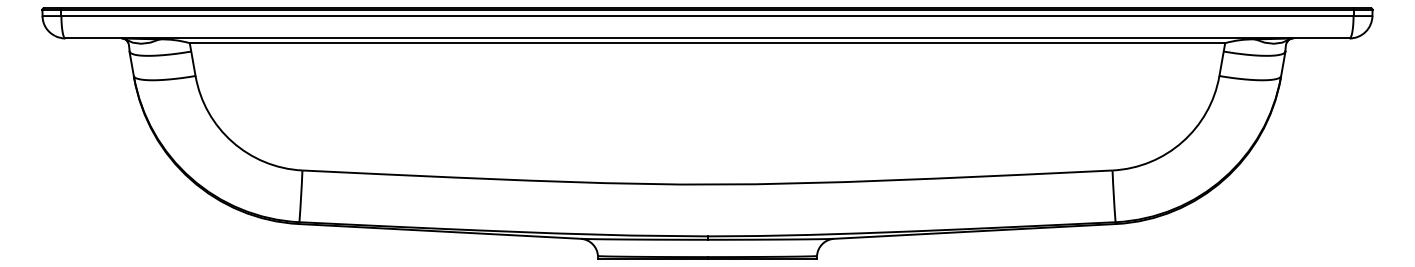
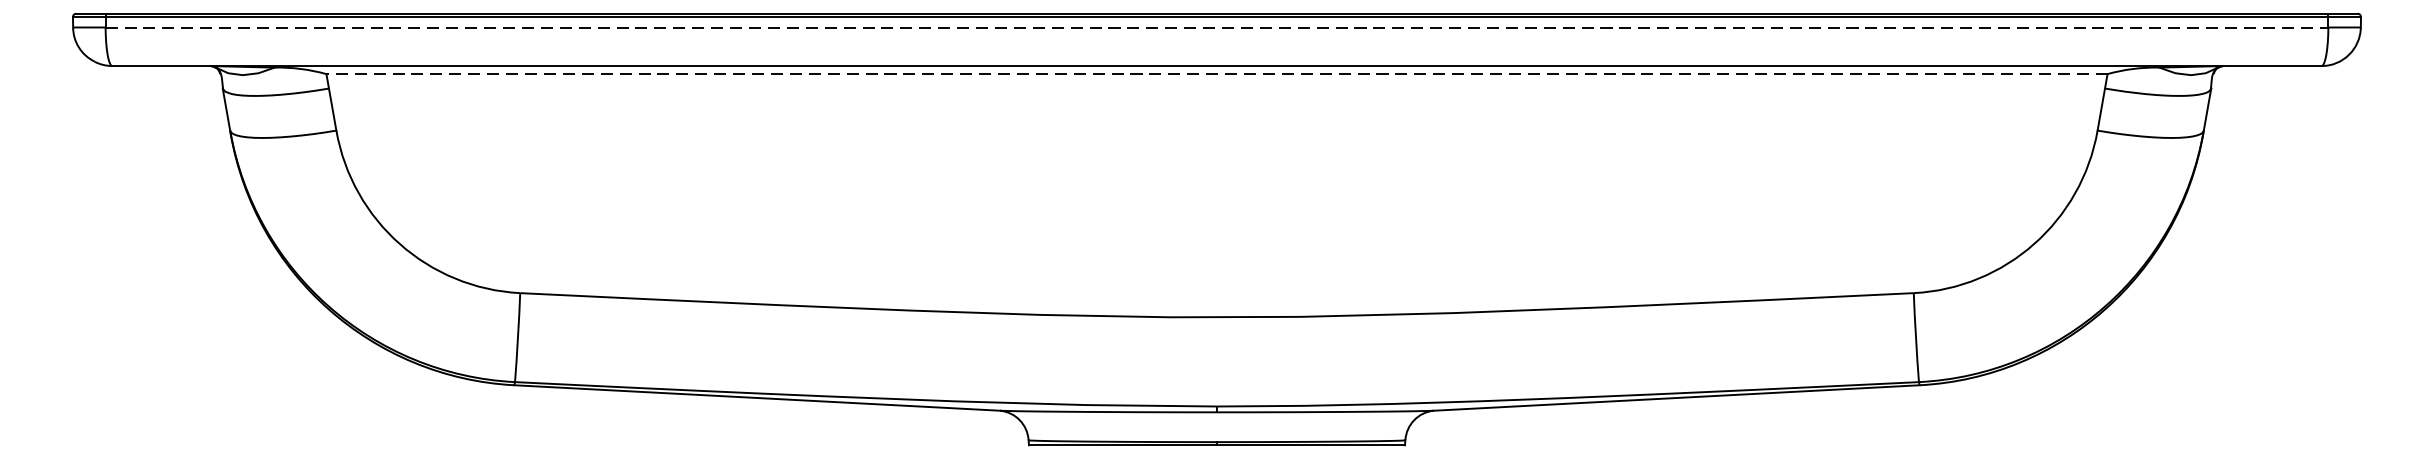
line: (707, 16) -> (1217, 28), solid -> dashed
line: (707, 43) -> (1217, 74), solid -> dashed

